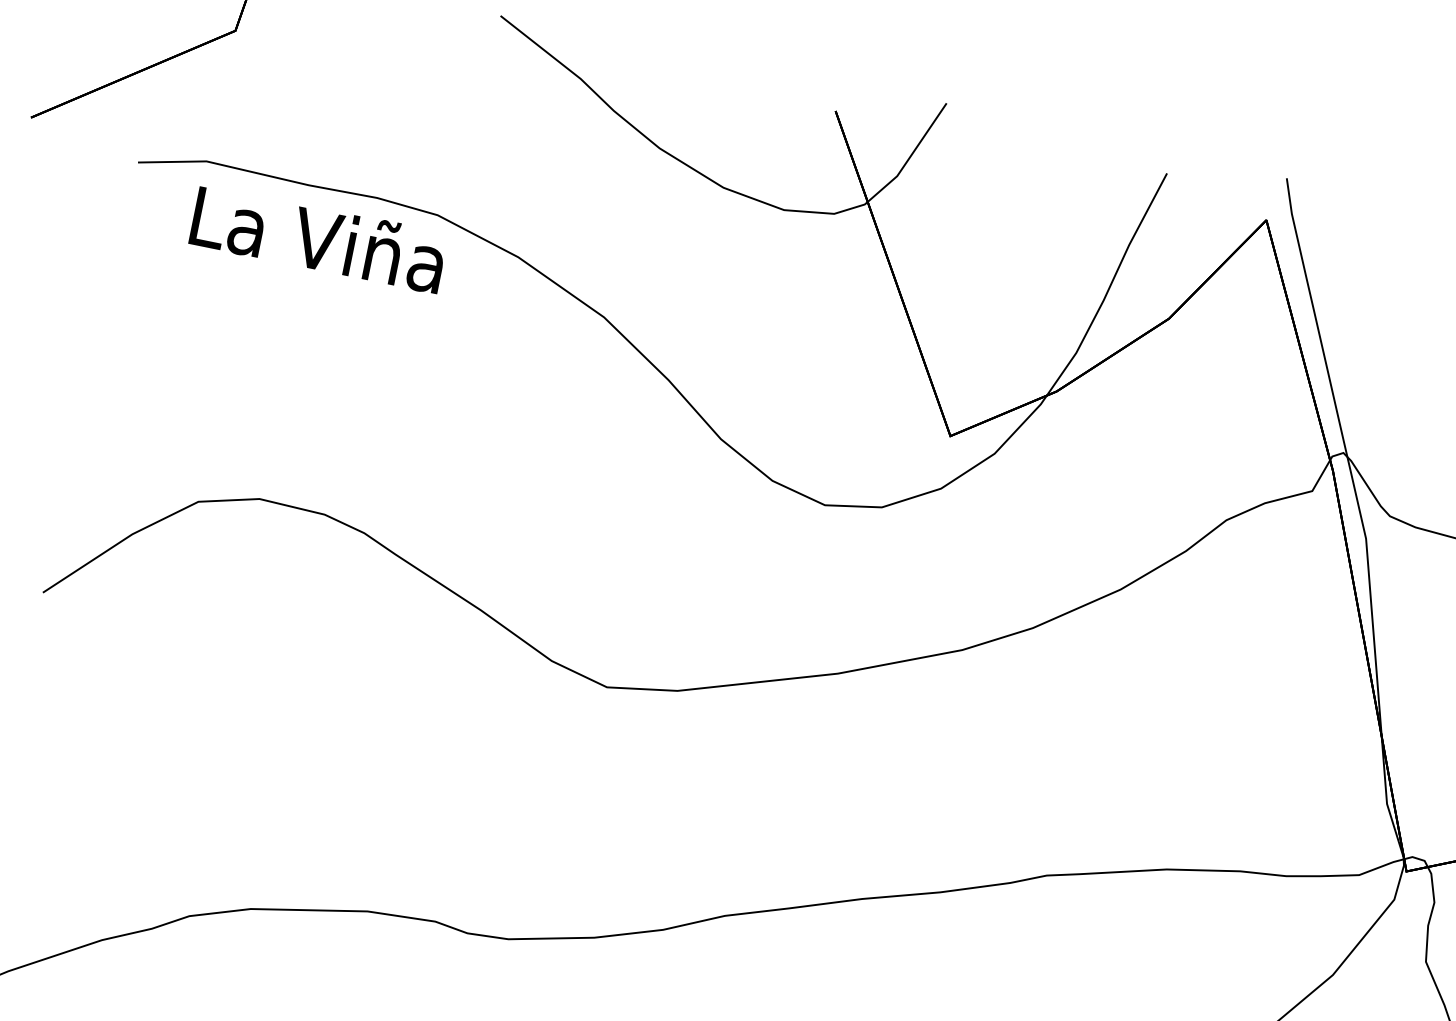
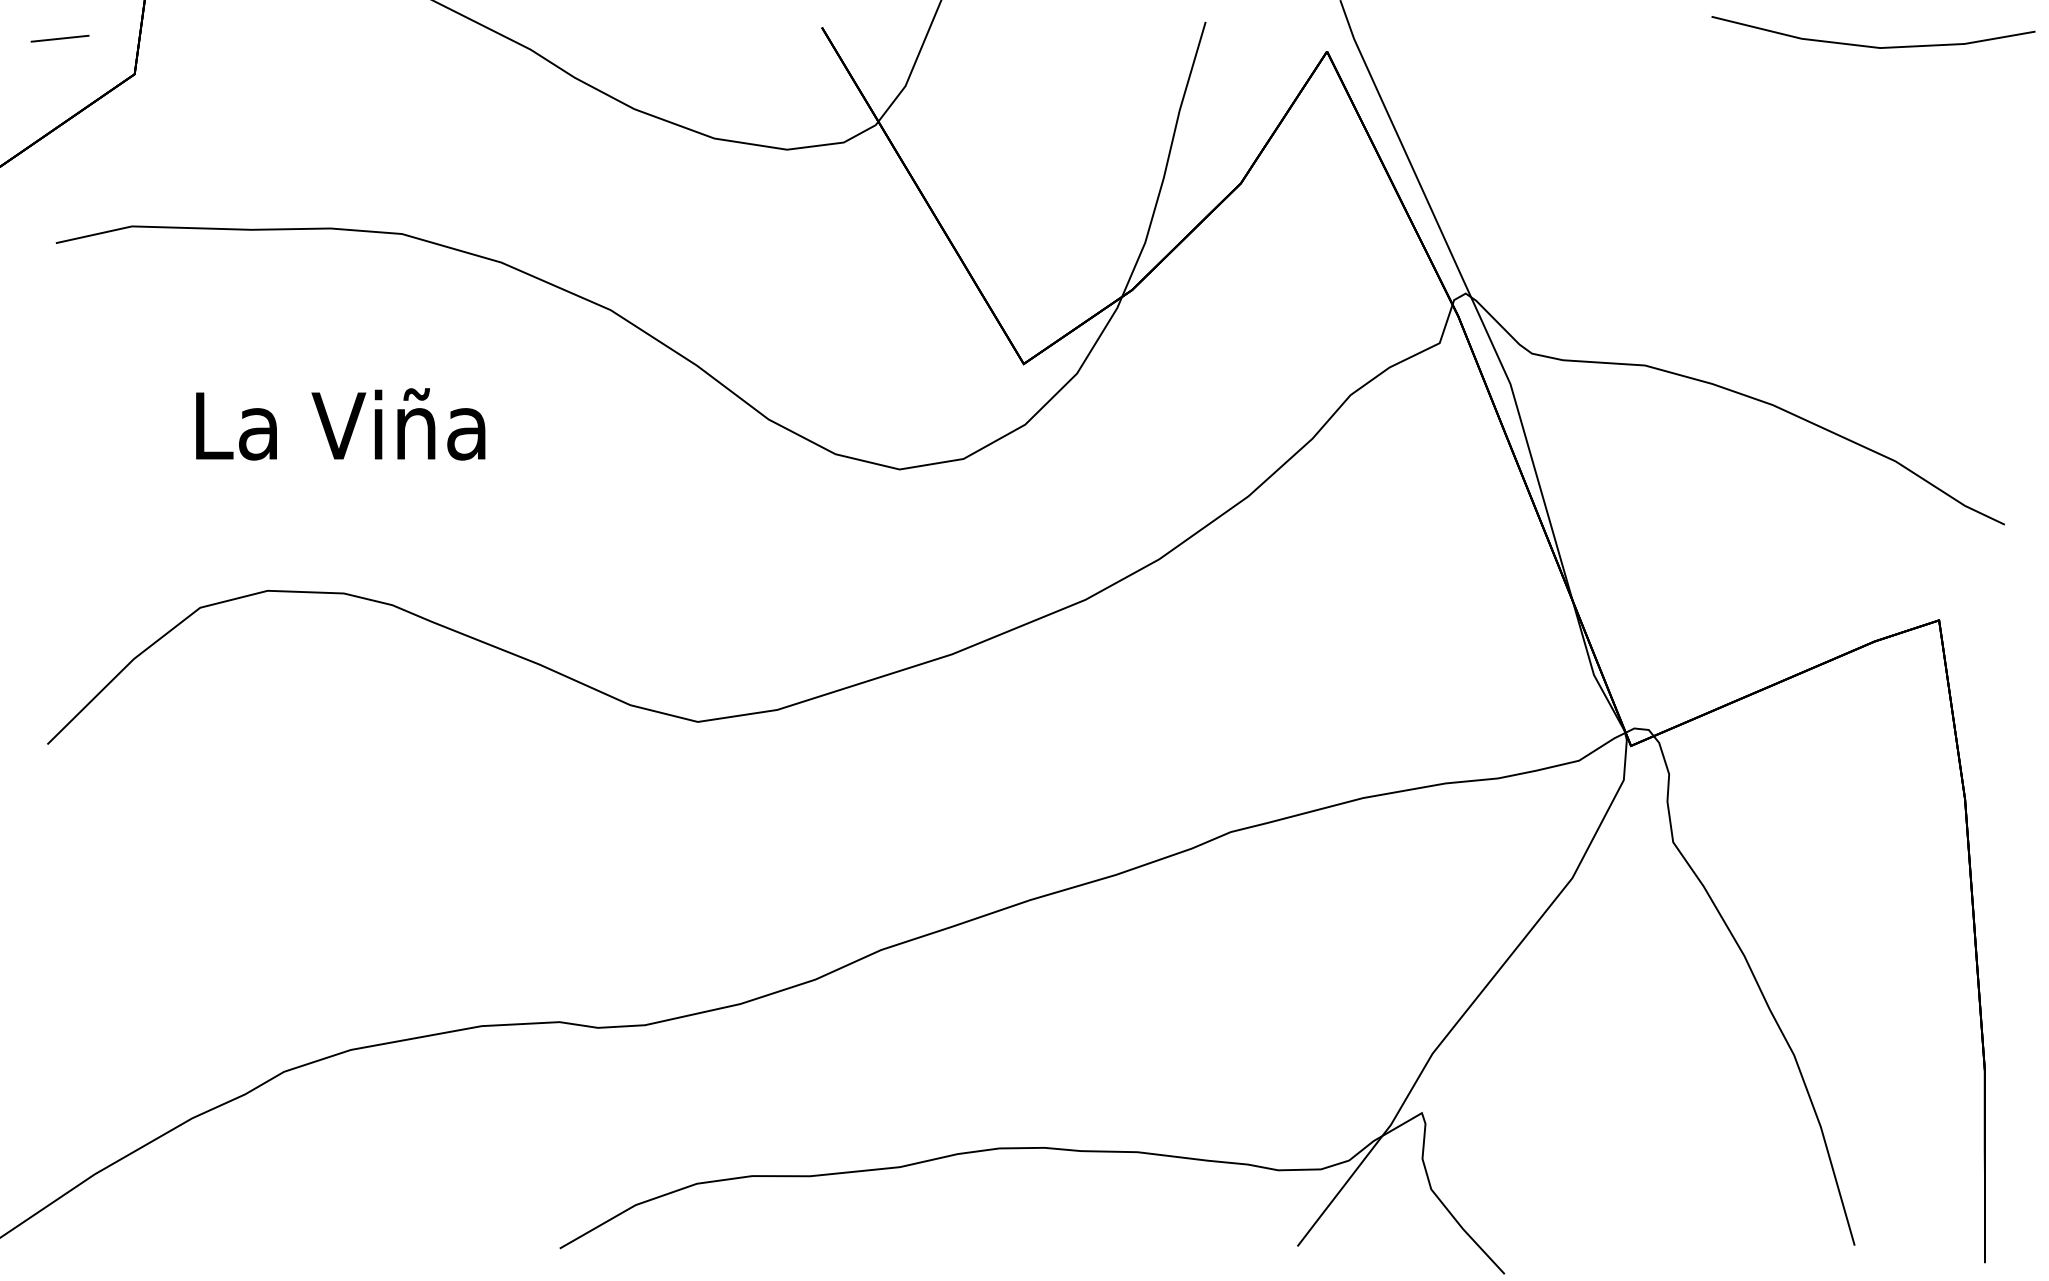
text: (318, 238) -> (340, 424), moved

